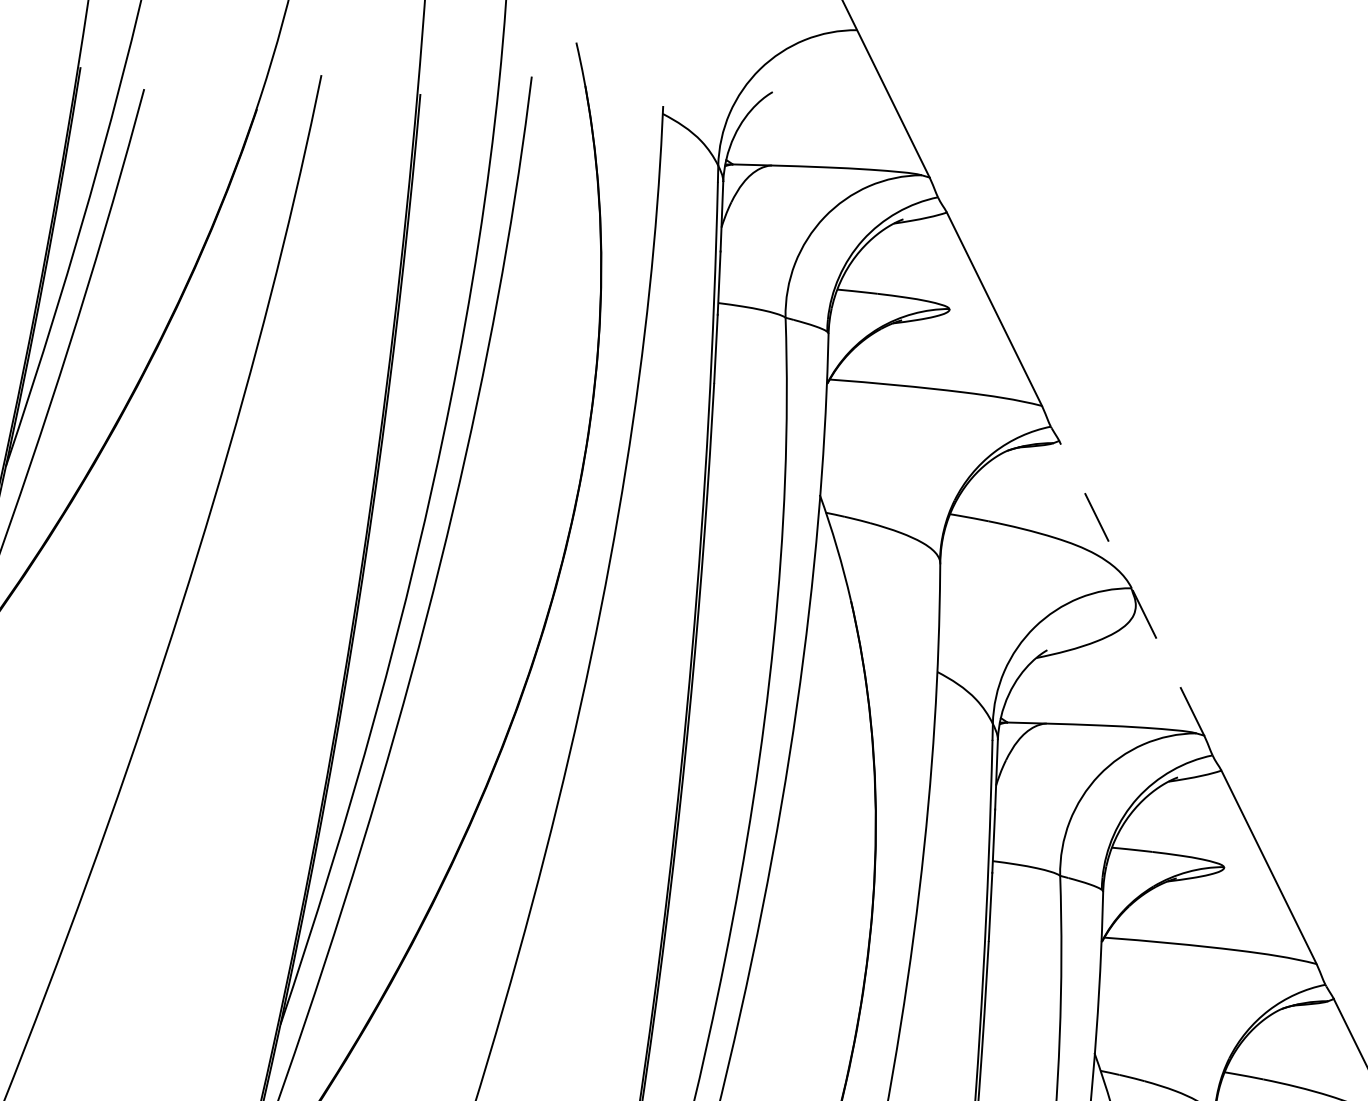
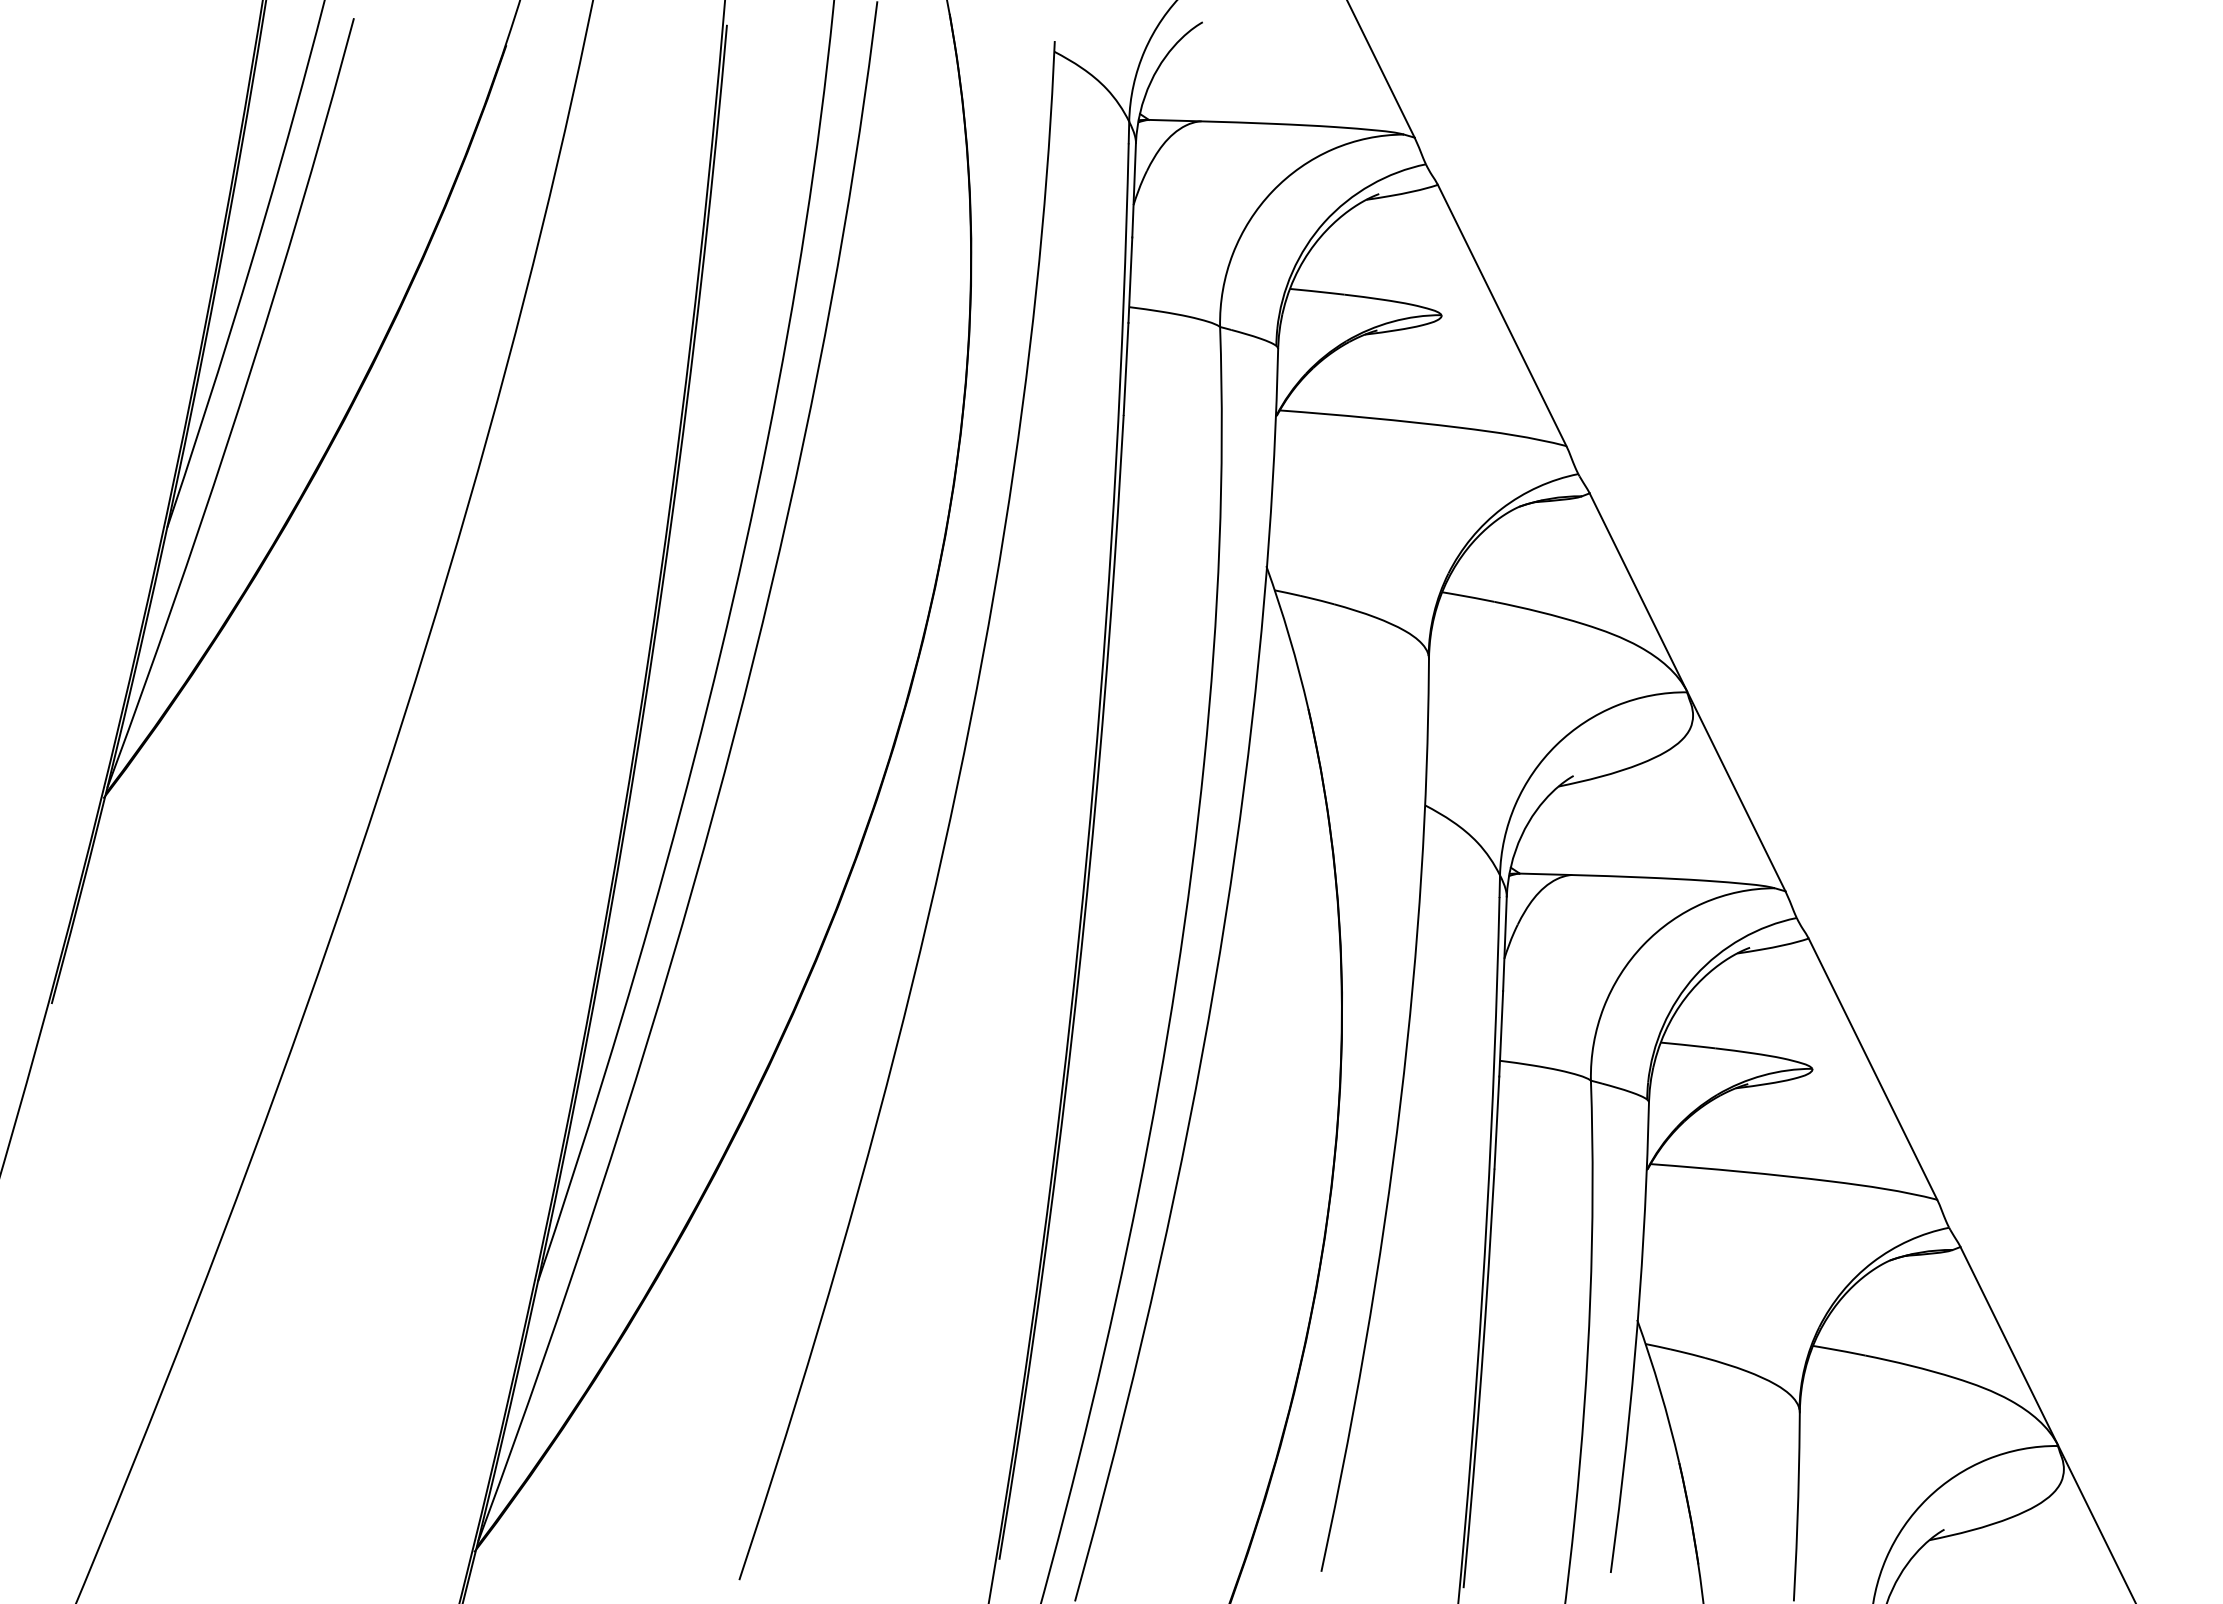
line: (1131, 588) -> (1687, 692), dashed -> solid

